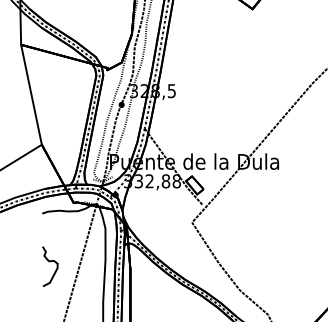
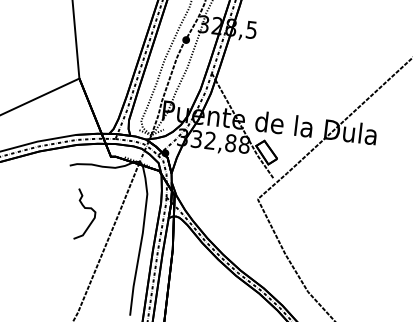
curve: (50, 262) -> (86, 209), moved

